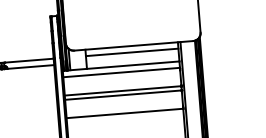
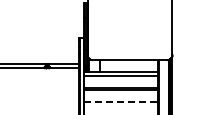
line: (131, 53) -> (128, 64), removed
line: (125, 112) -> (121, 101), solid -> dashed

